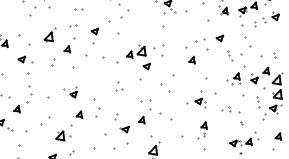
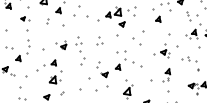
part: (25, 59) -> (25, 18), size x0.7
part: (92, 86) -> (78, 40), added
part: (79, 114) -> (53, 62), moved

